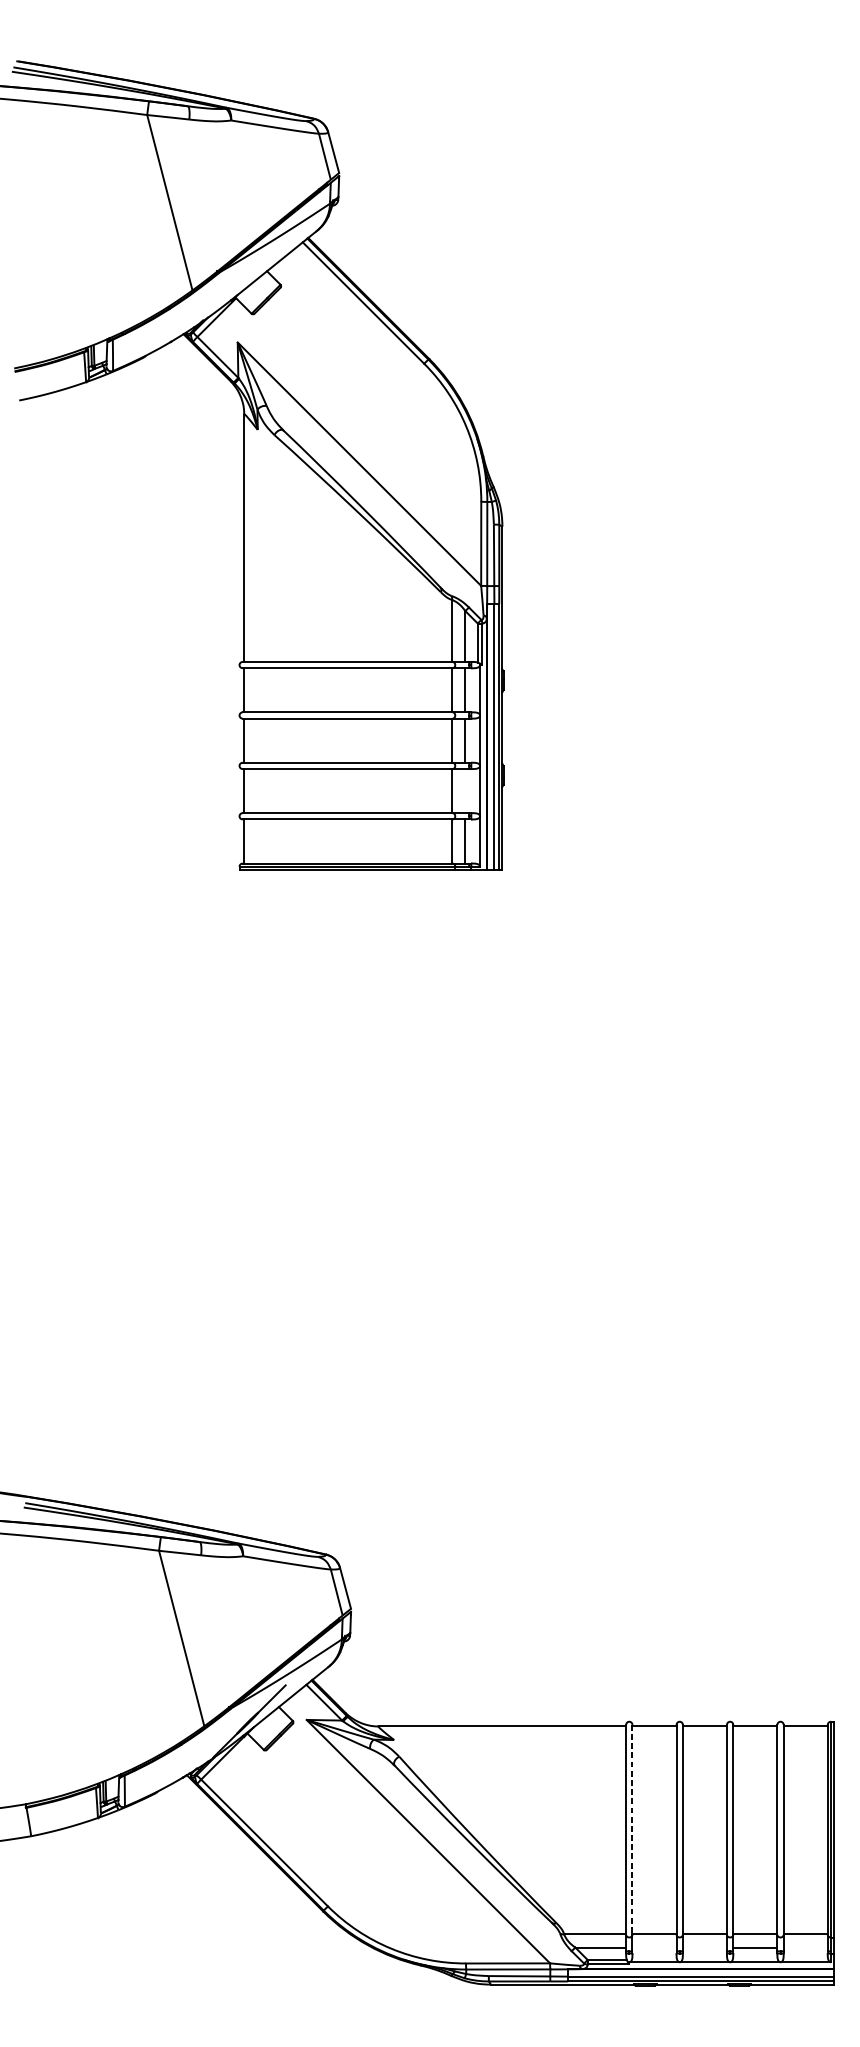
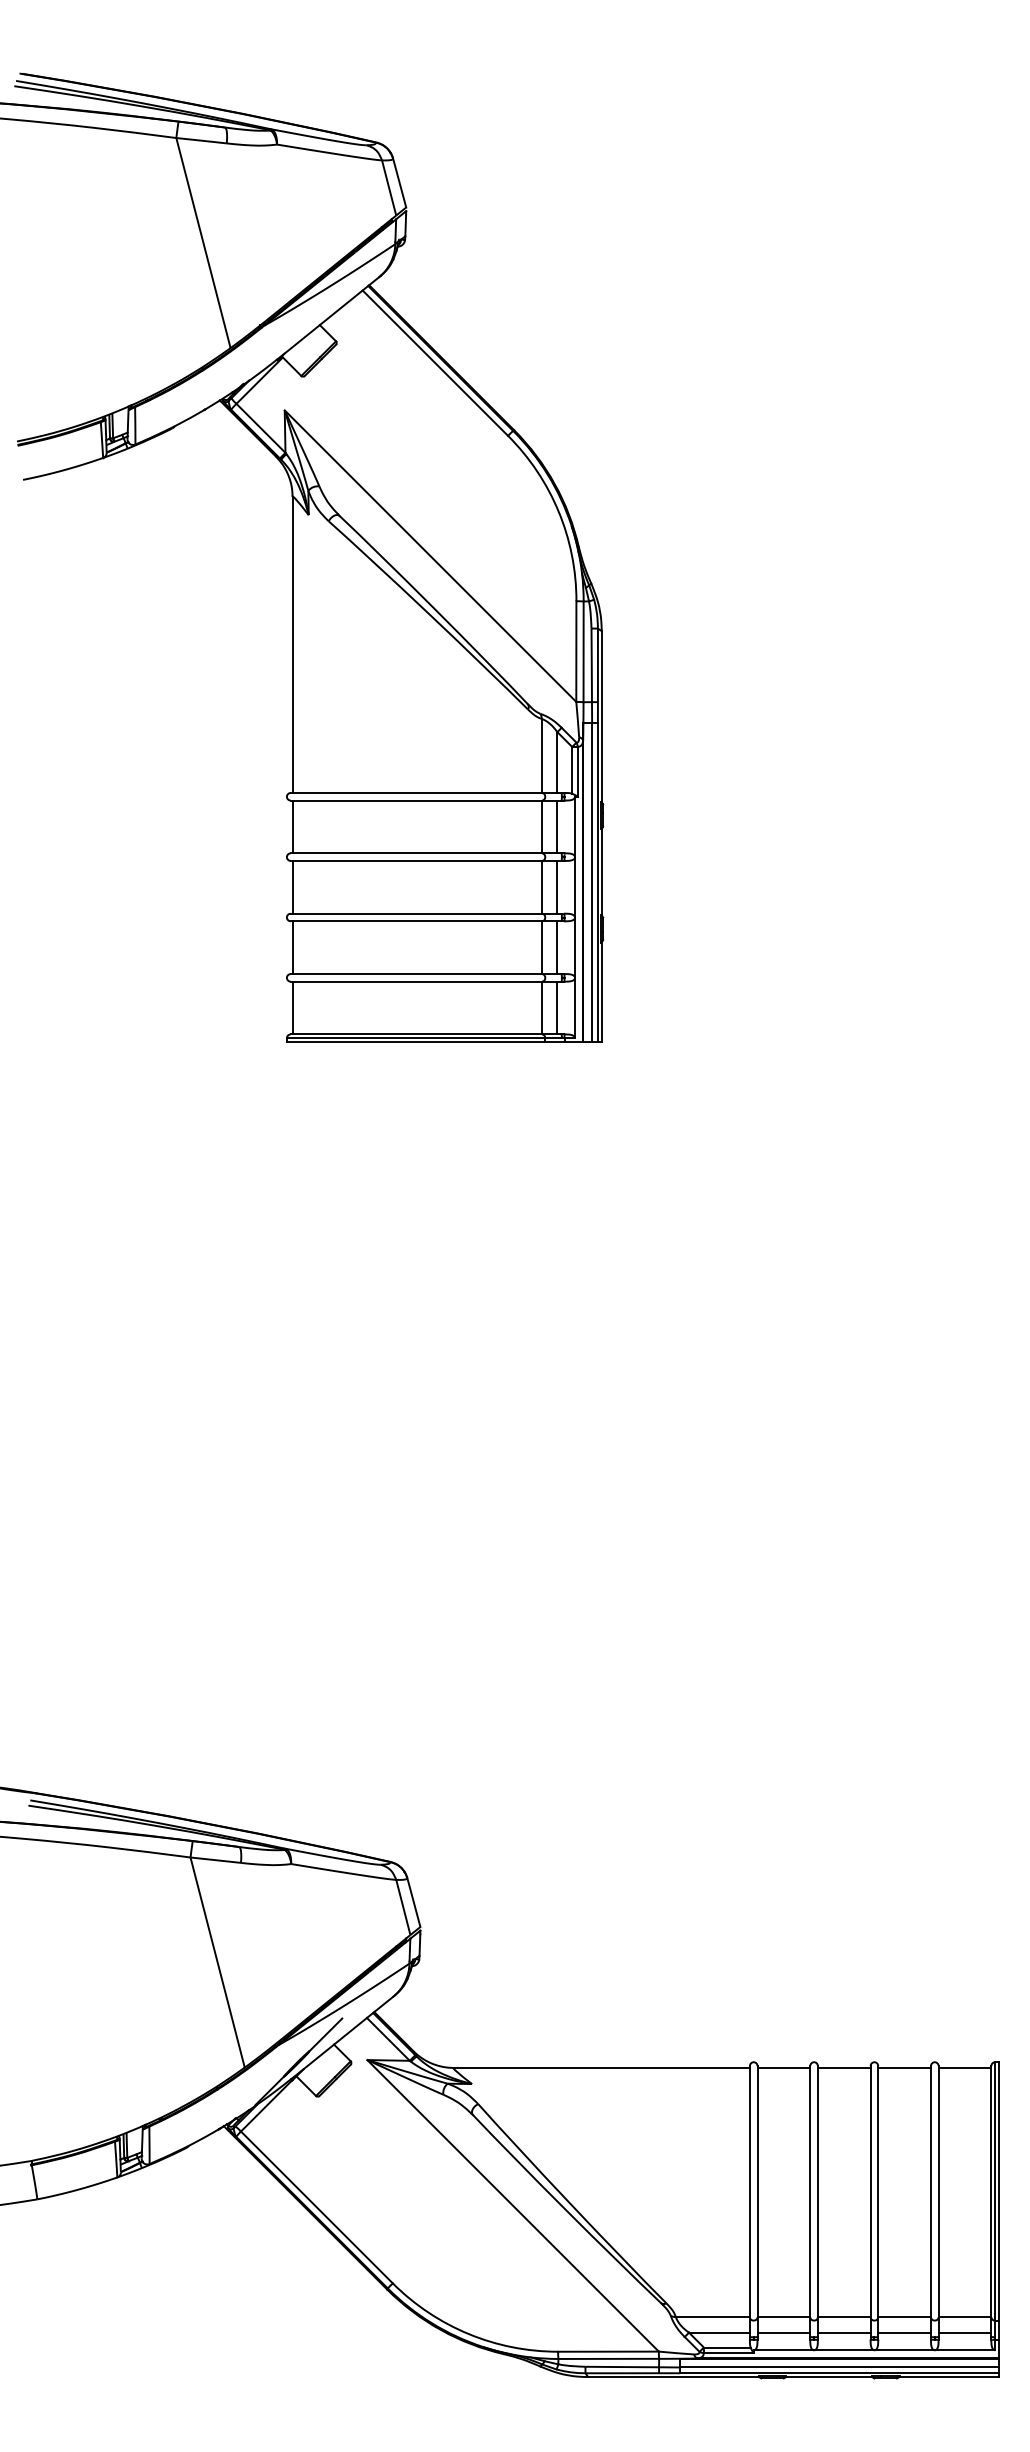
line: (465, 790) -> (557, 947), added
line: (632, 1829) -> (757, 2191), dashed -> solid
line: (654, 1947) -> (783, 2332), added
line: (704, 1947) -> (843, 2332), added
line: (805, 1947) -> (964, 2332), added

